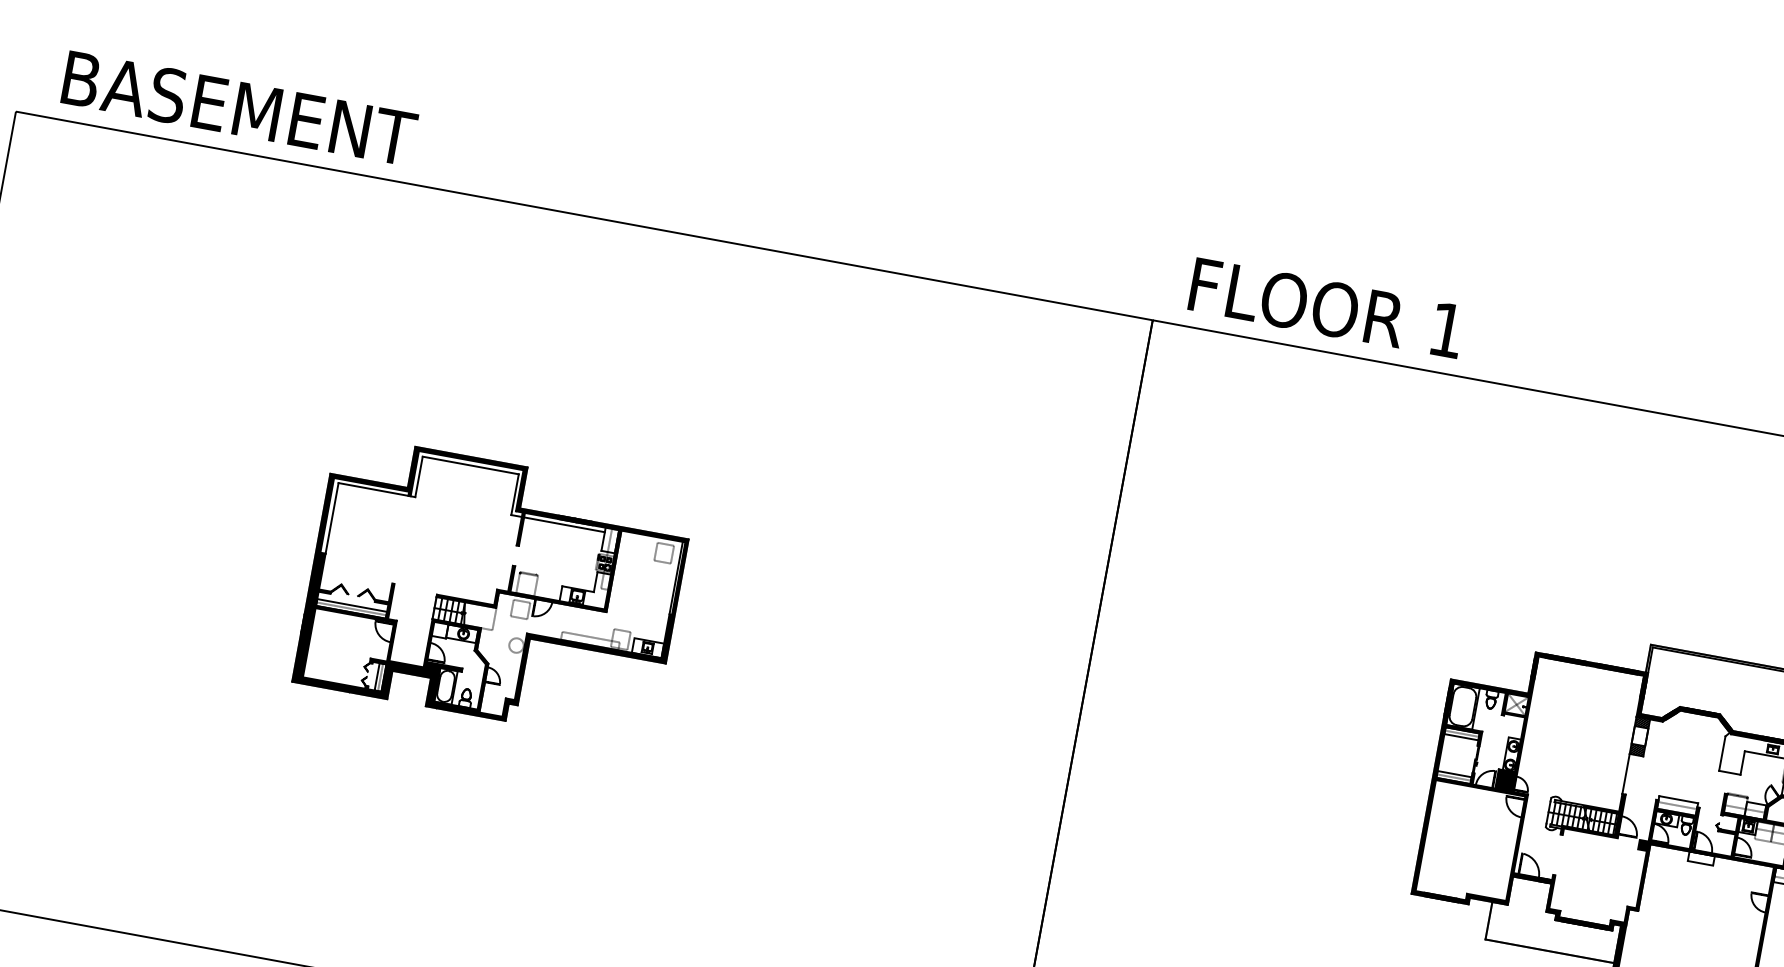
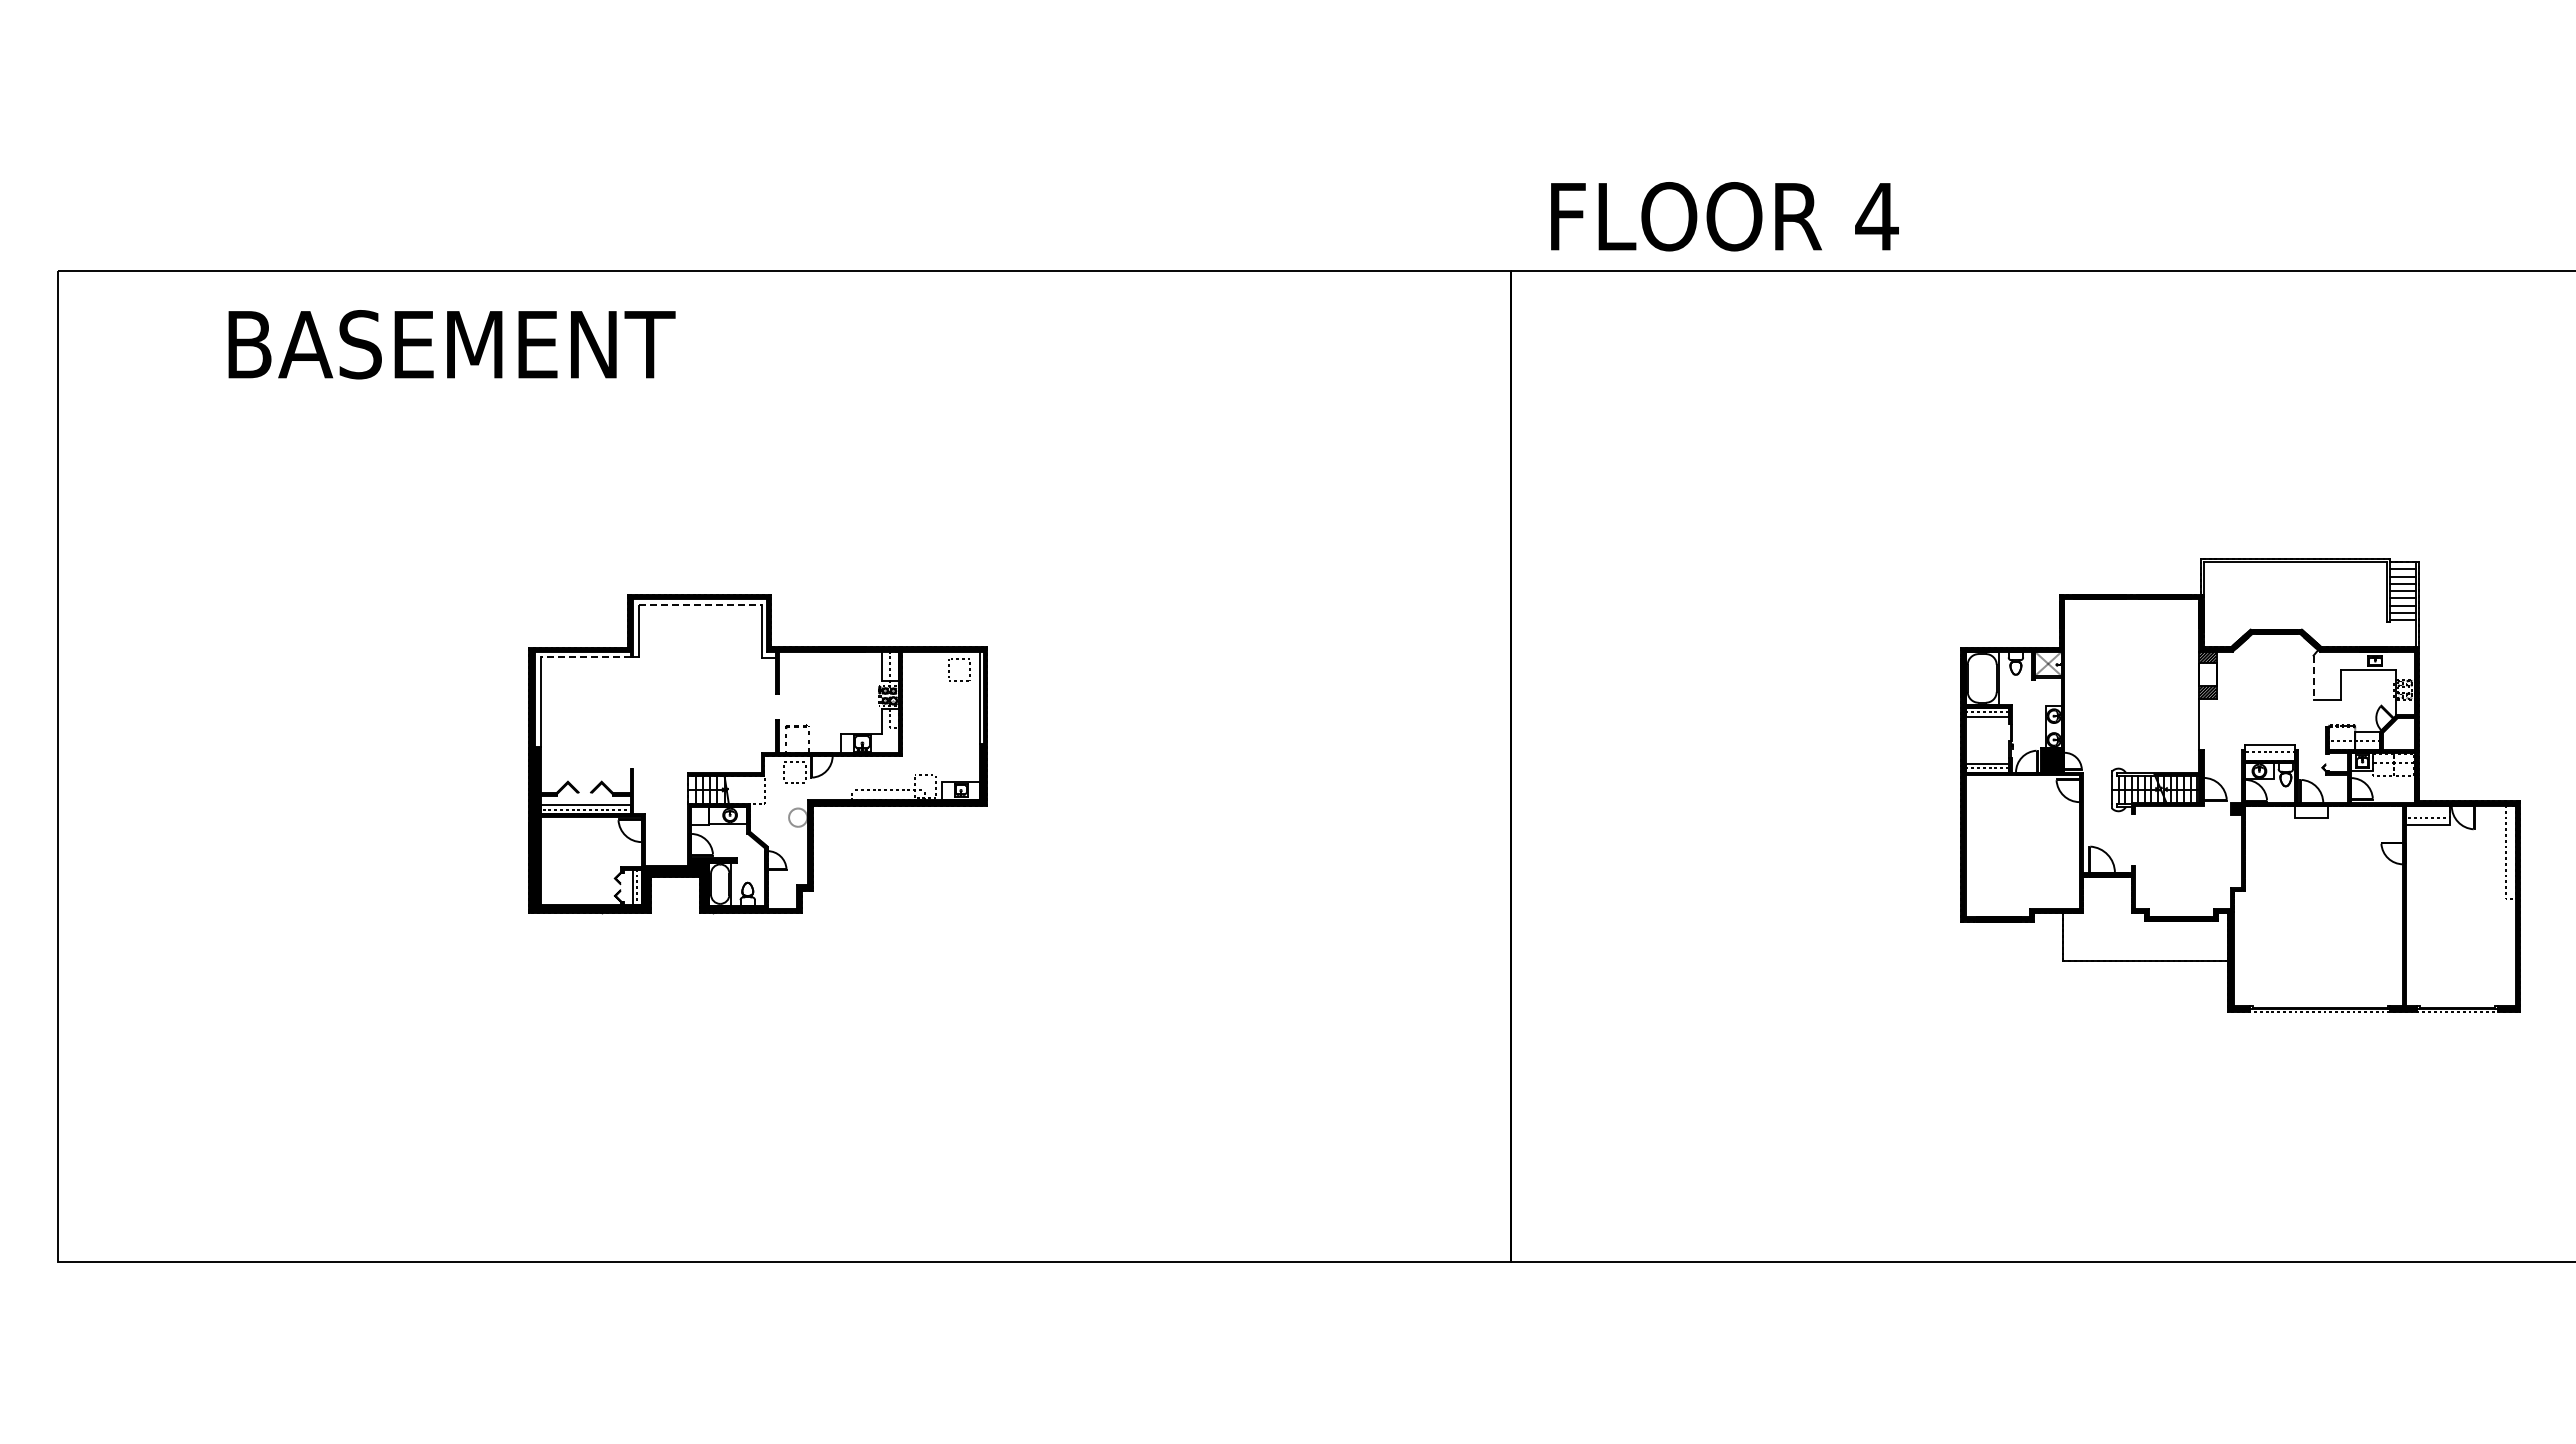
text: (239, 108) -> (451, 344), moved
text: (1446, 330) -> (1876, 216), 1 -> 4
line: (471, 465) -> (701, 605), solid -> dashed
line: (373, 489) -> (585, 657), solid -> dashed
line: (564, 524) -> (829, 657), removed
line: (1722, 754) -> (2313, 678), solid -> dashed

